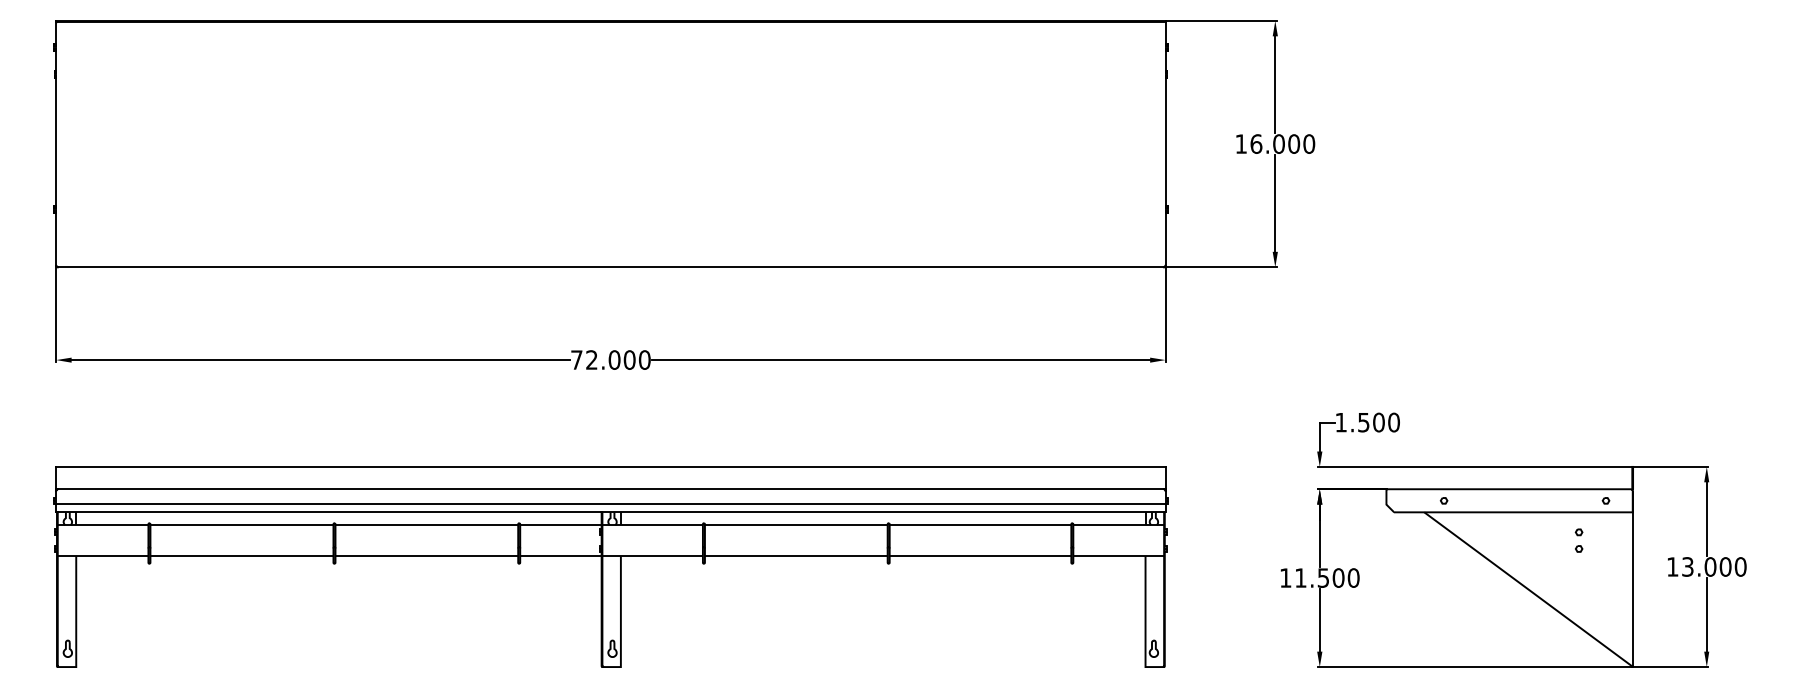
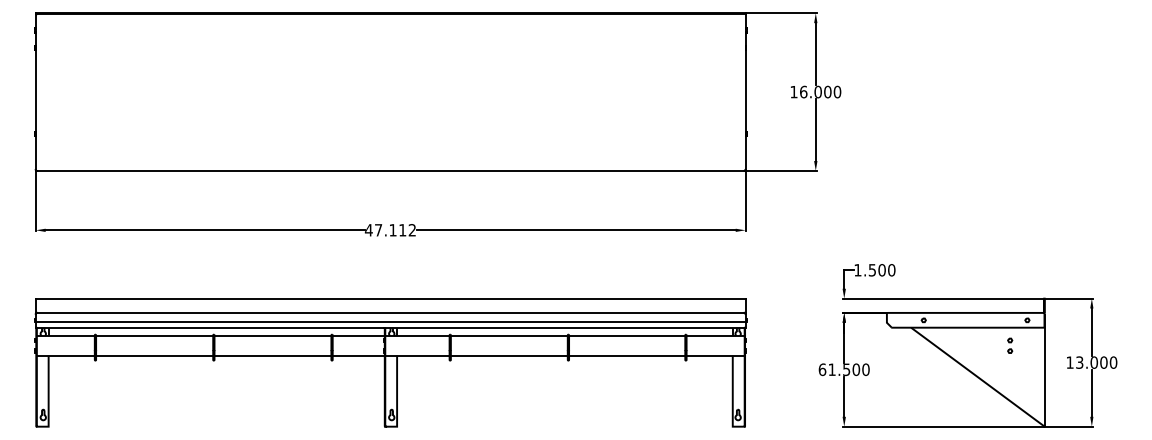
text: (610, 360) -> (390, 230), 72.000 -> 47.112
text: (1285, 577) -> (822, 369), 11.500 -> 61.500

